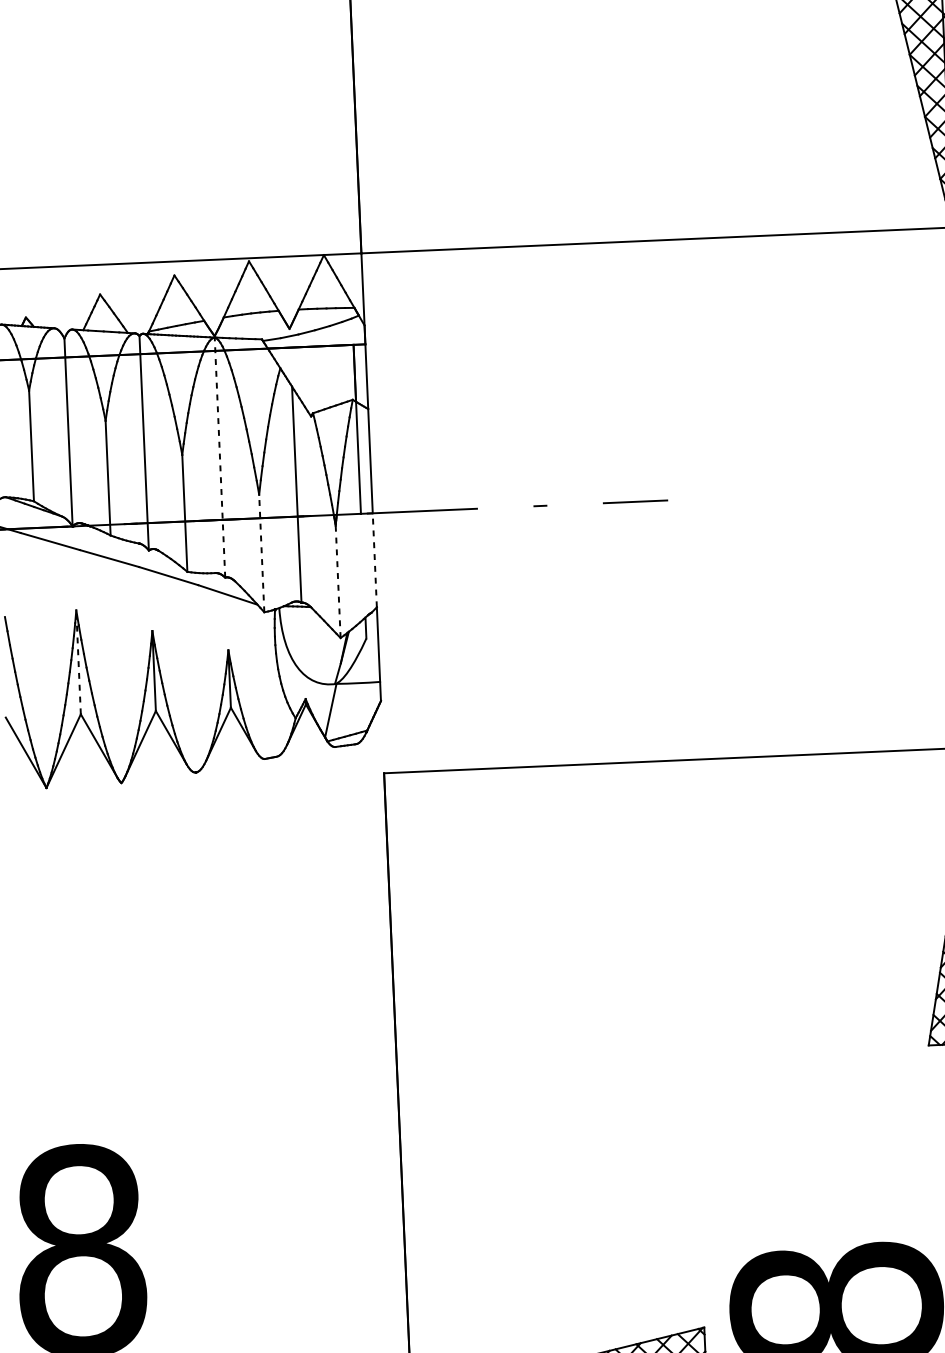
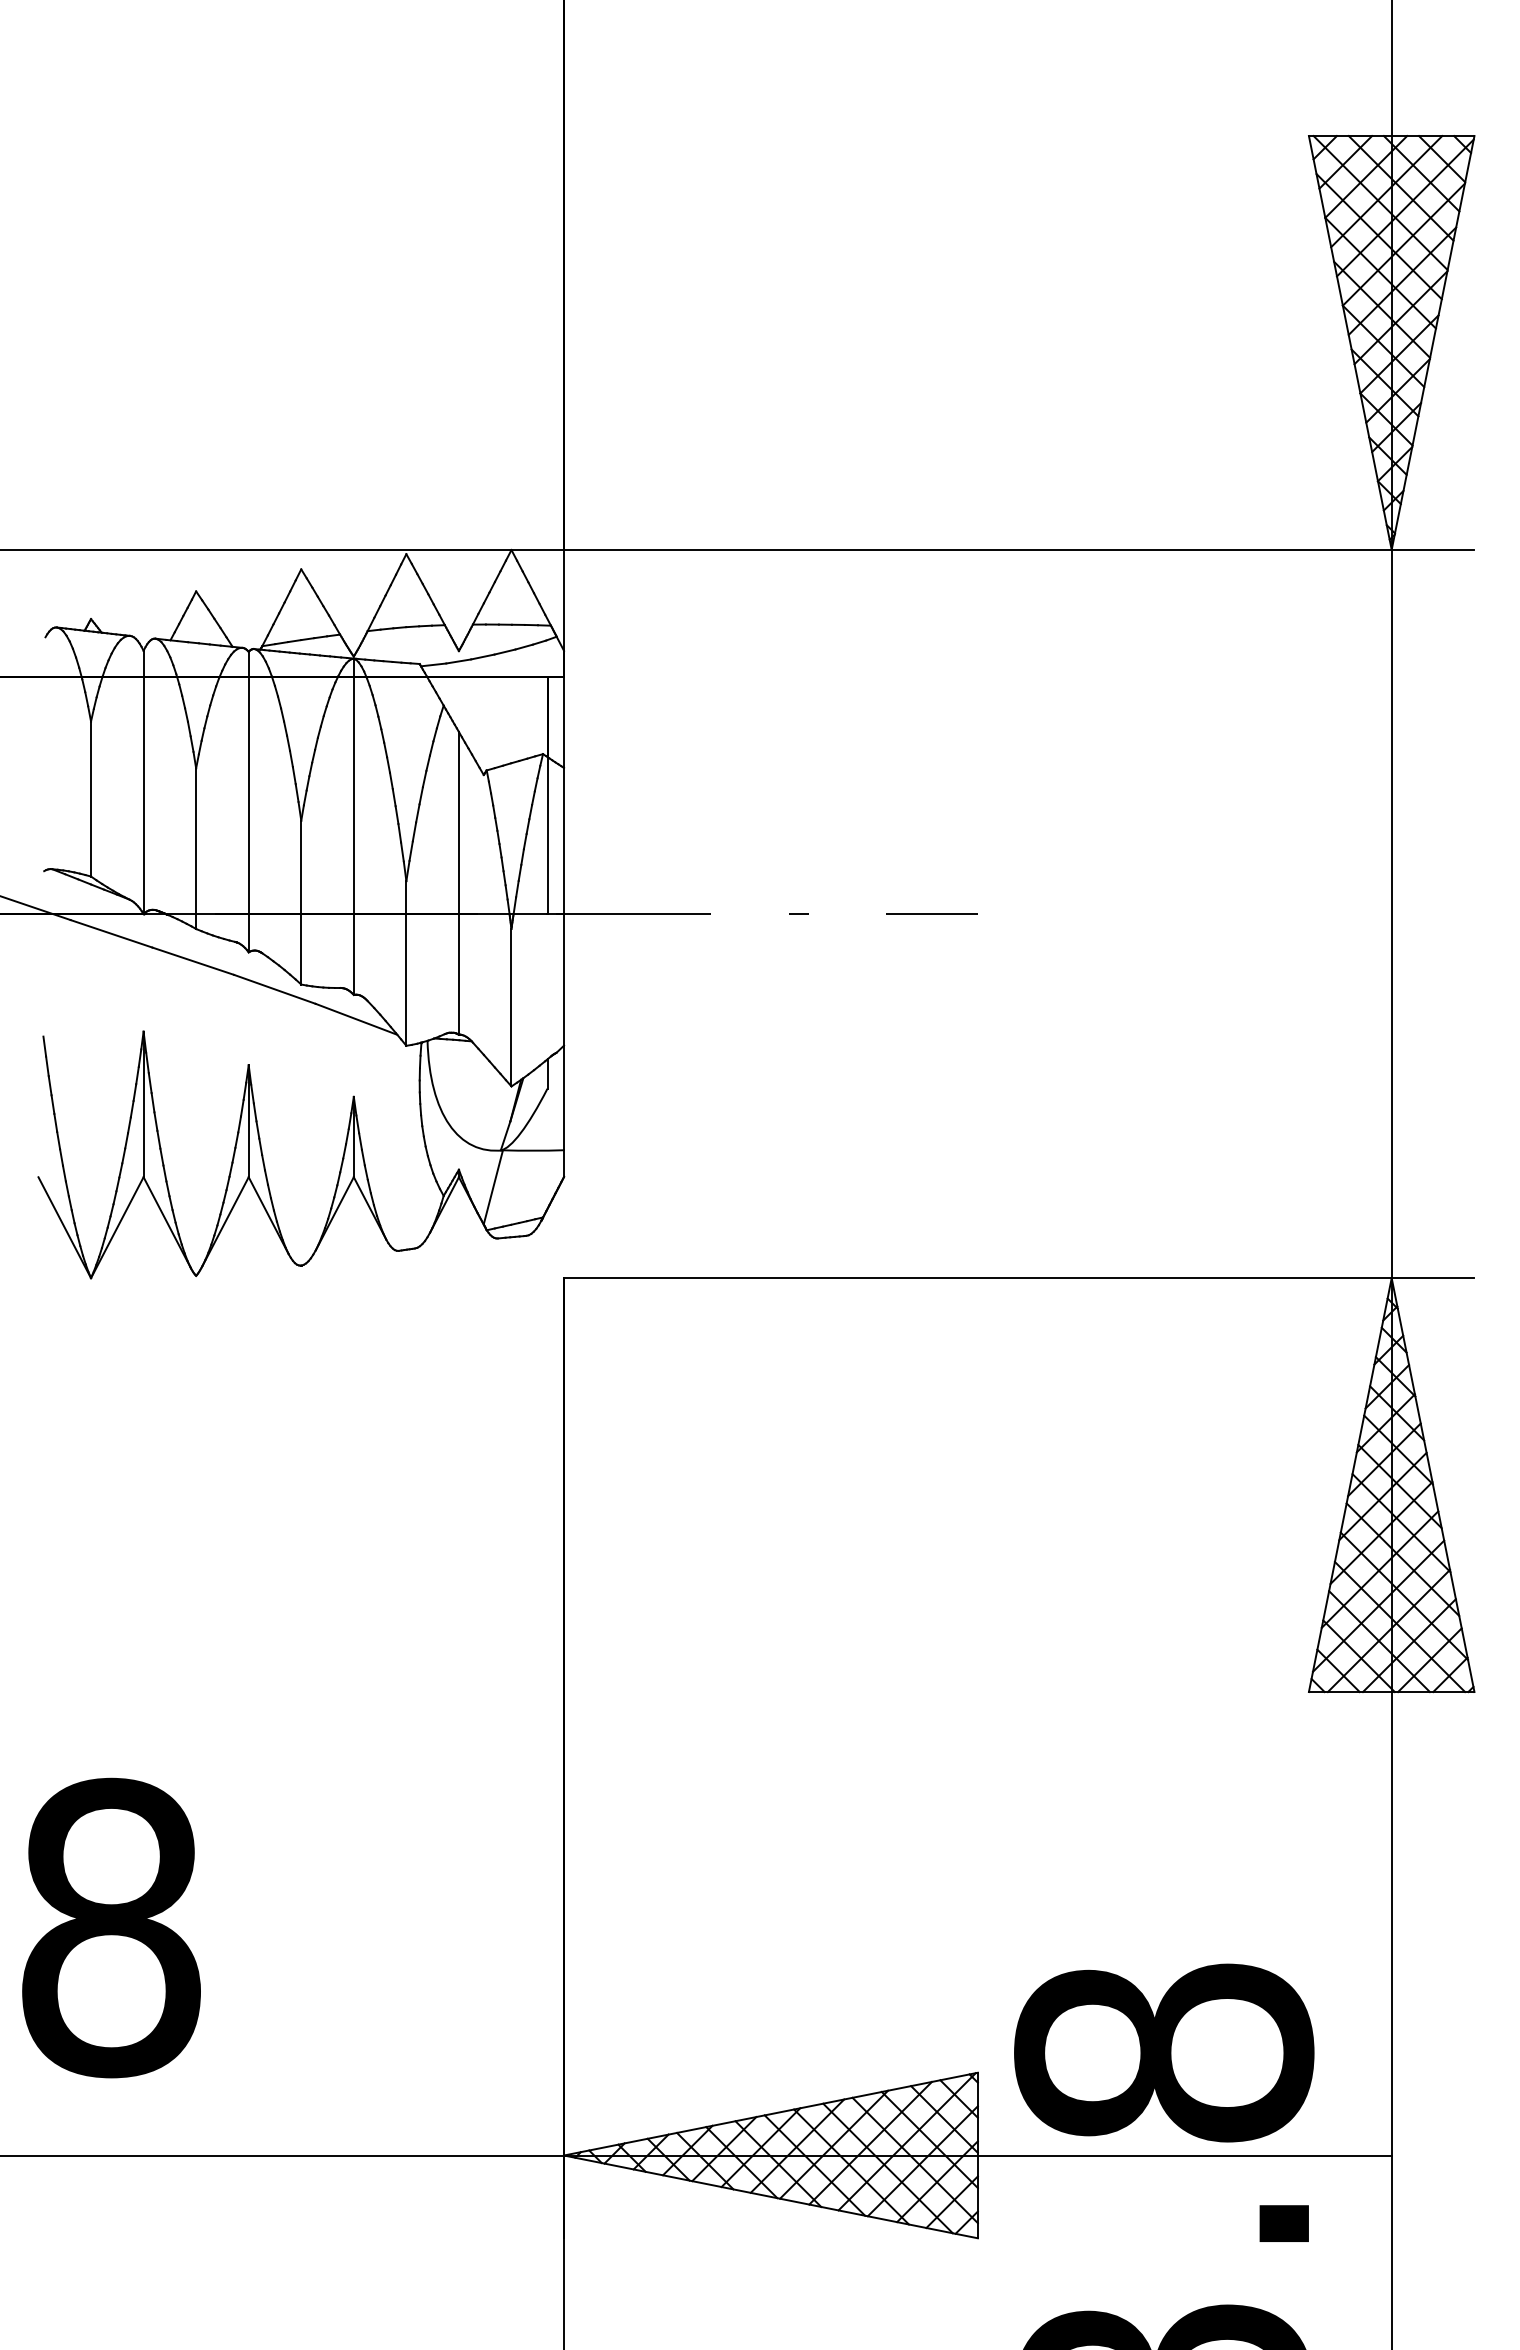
line: (219, 457) -> (353, 826), dashed -> solid
line: (261, 552) -> (406, 962), dashed -> solid
line: (375, 560) -> (564, 979), dashed -> solid
line: (338, 581) -> (511, 1007), dashed -> solid
line: (78, 662) -> (143, 1104), dashed -> solid

